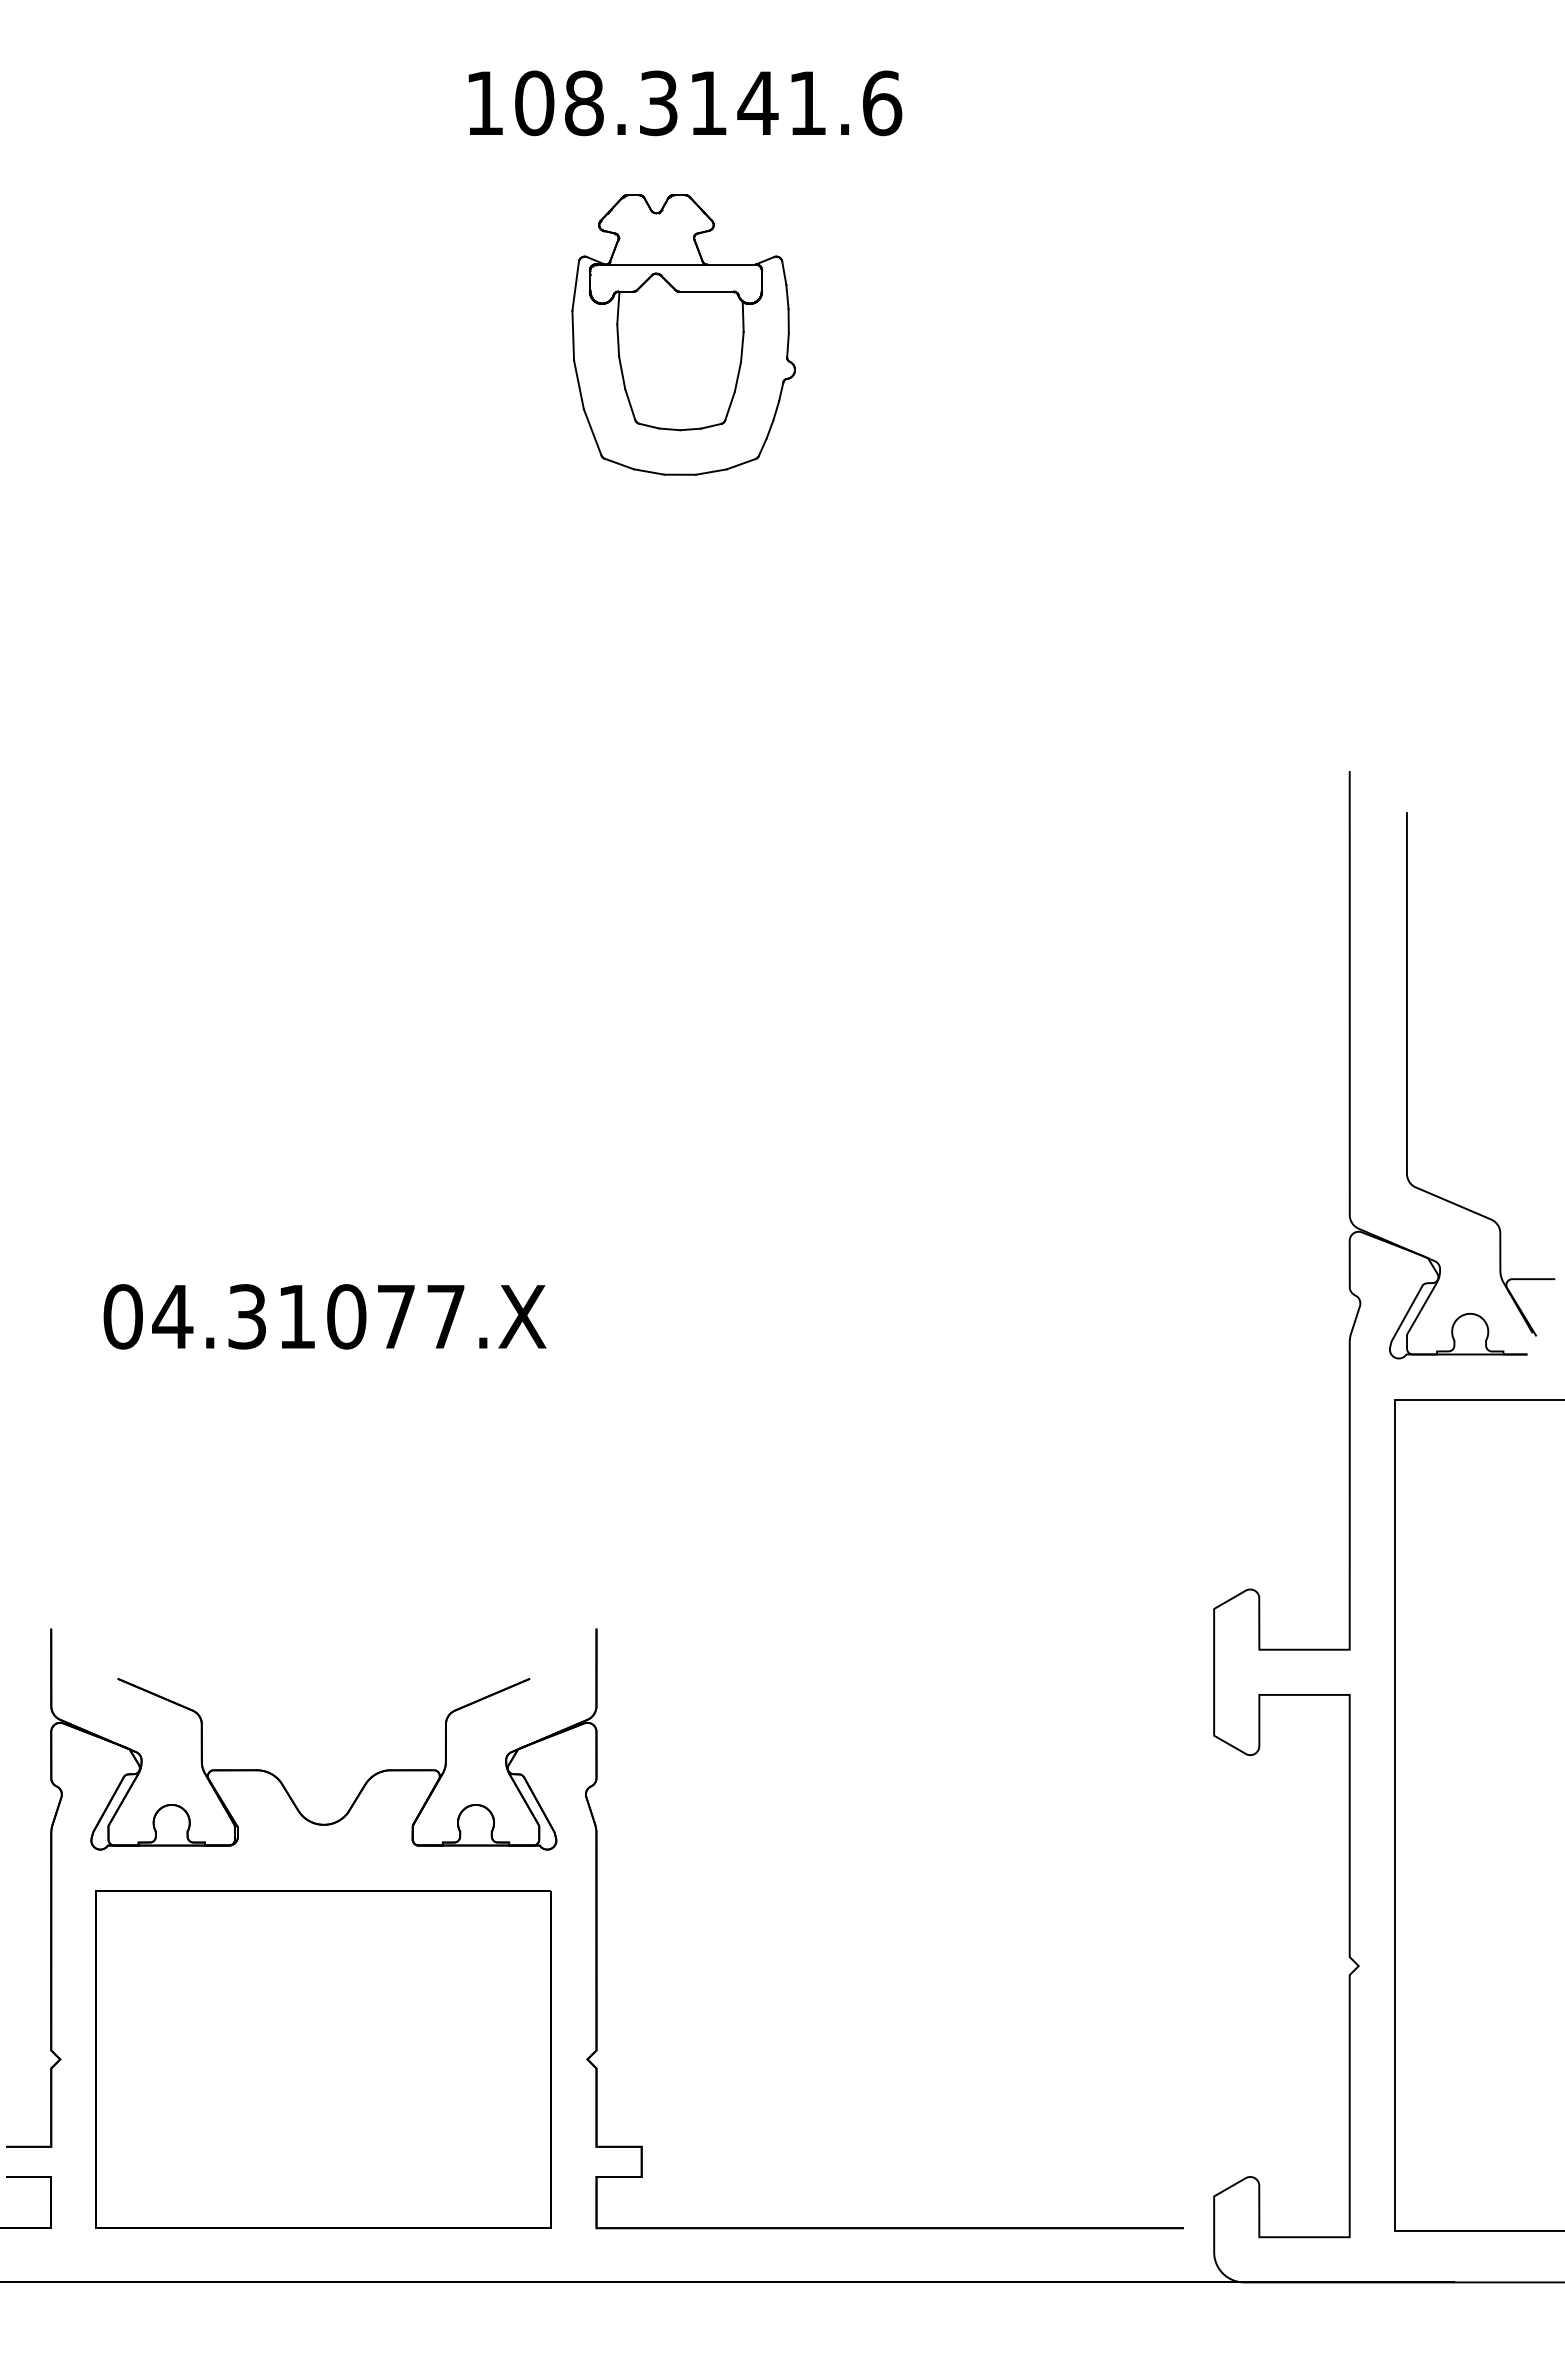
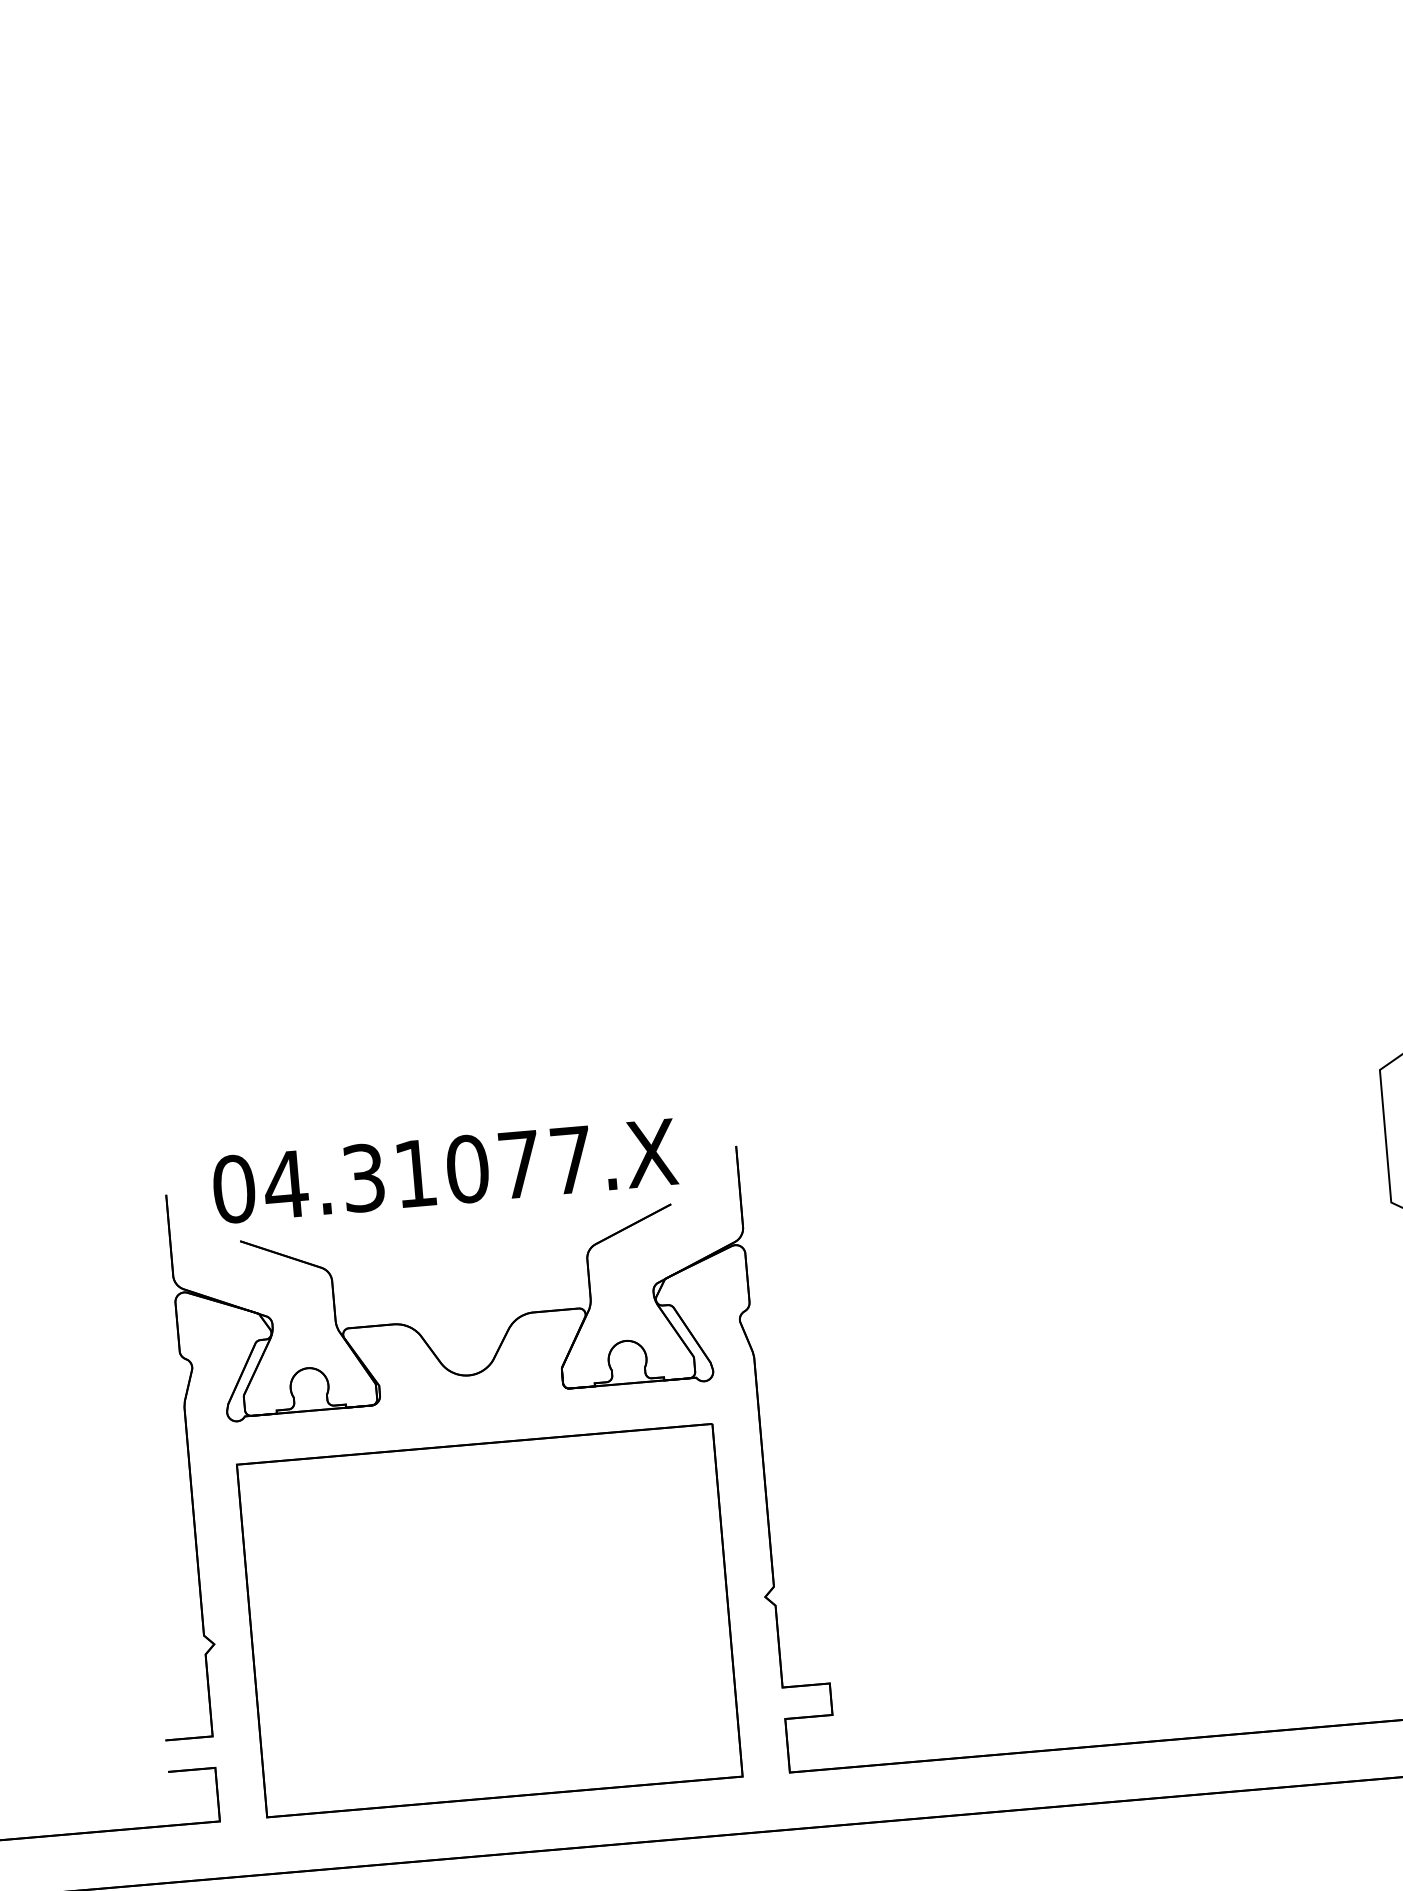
text: (324, 1316) -> (444, 1170), moved

